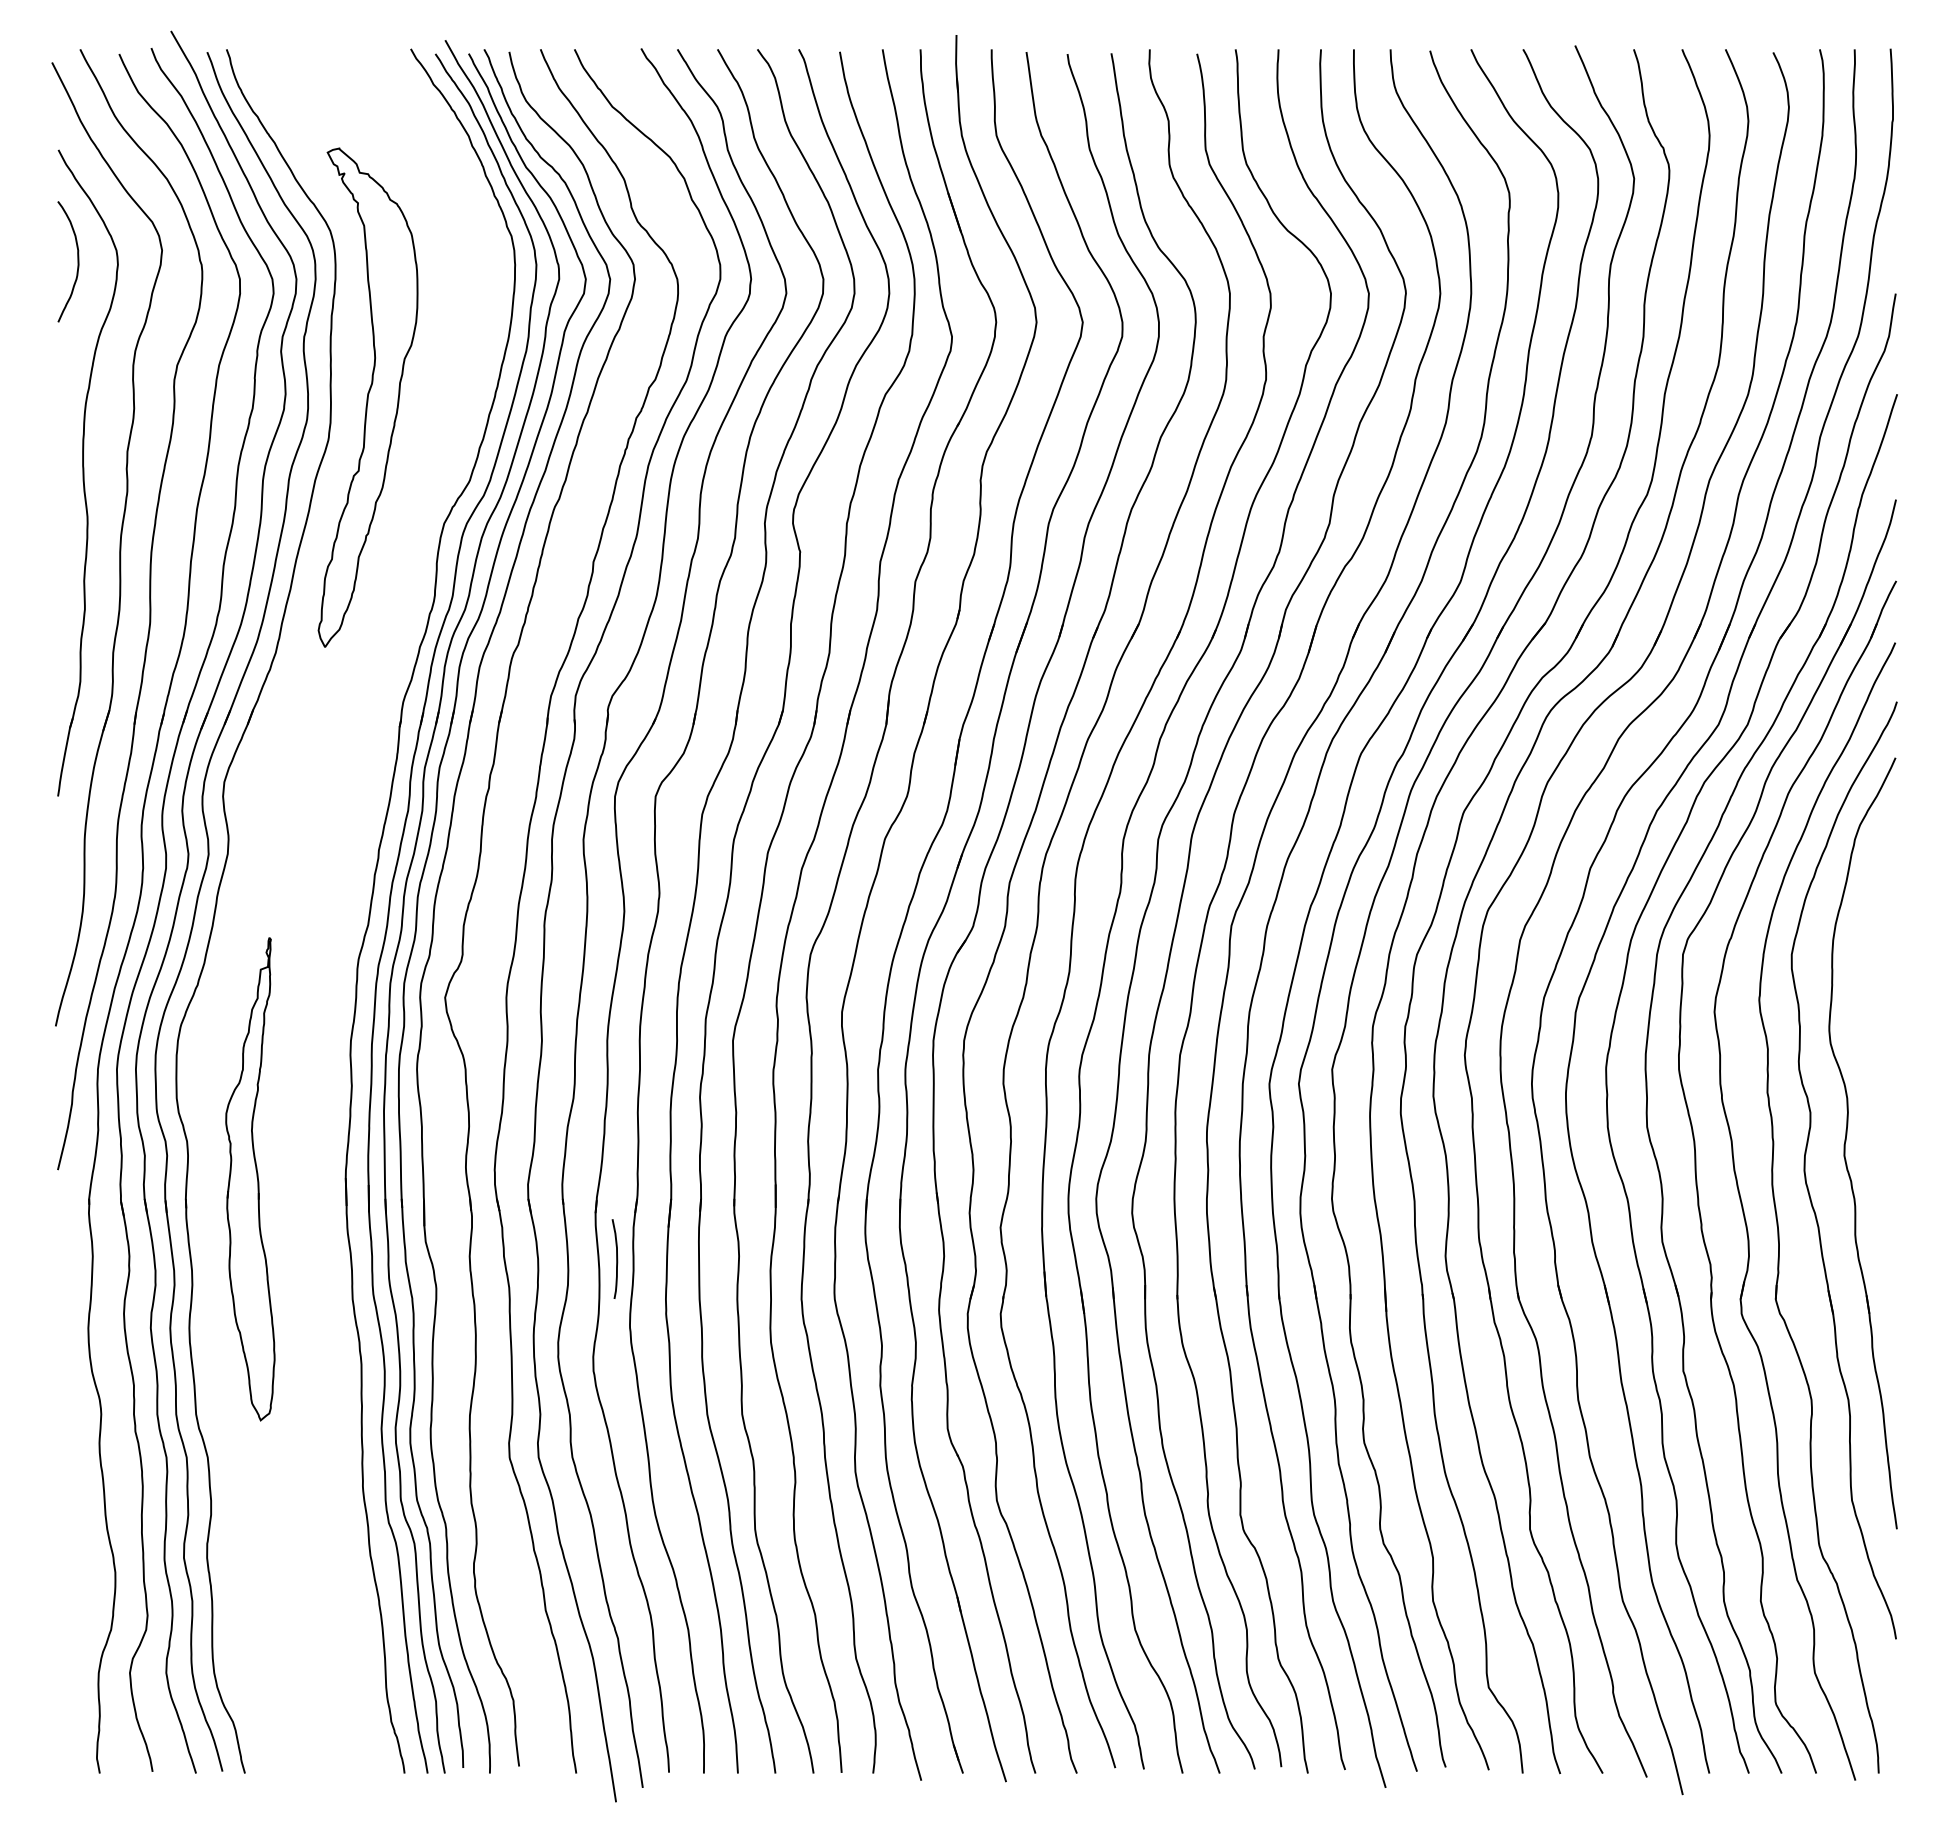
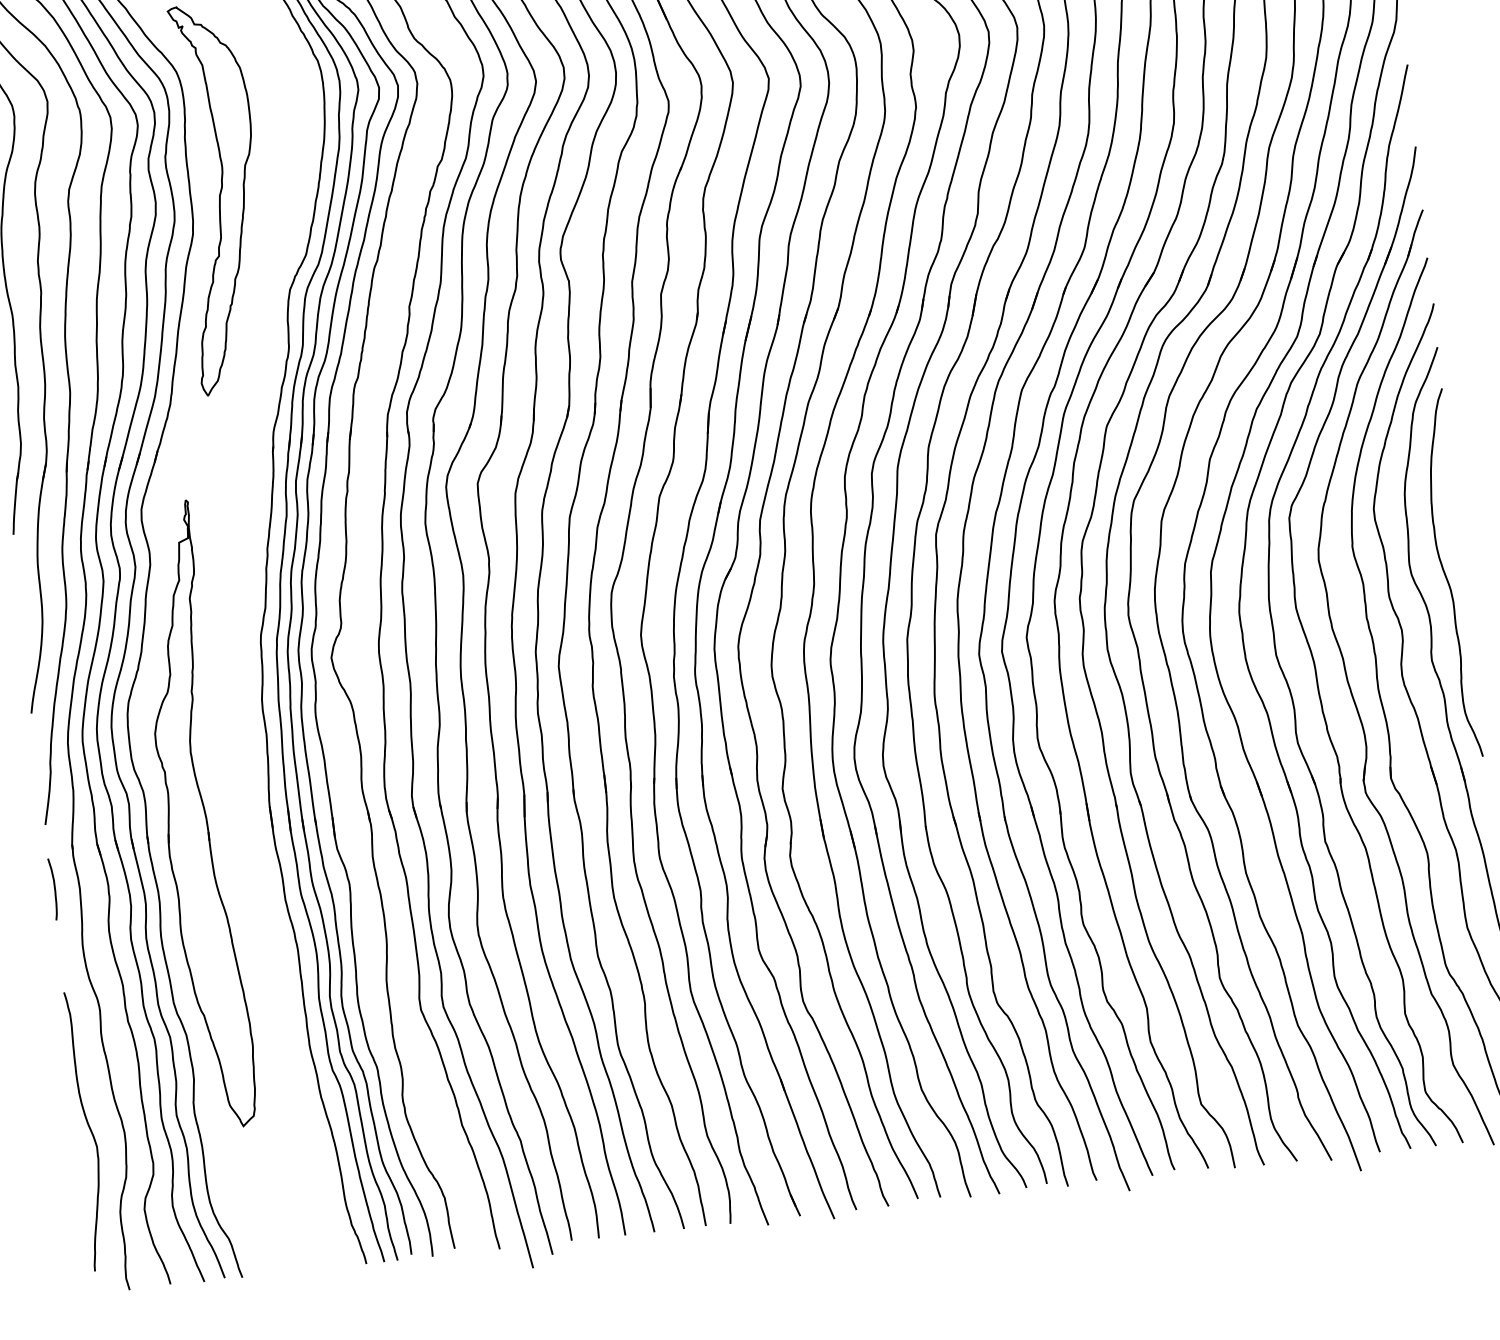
curve: (1874, 1047) -> (1446, 574), added
part: (250, 1179) -> (195, 815), size x1.67
curve: (616, 1258) -> (54, 888), moved
curve: (71, 1564) -> (89, 1130), added

